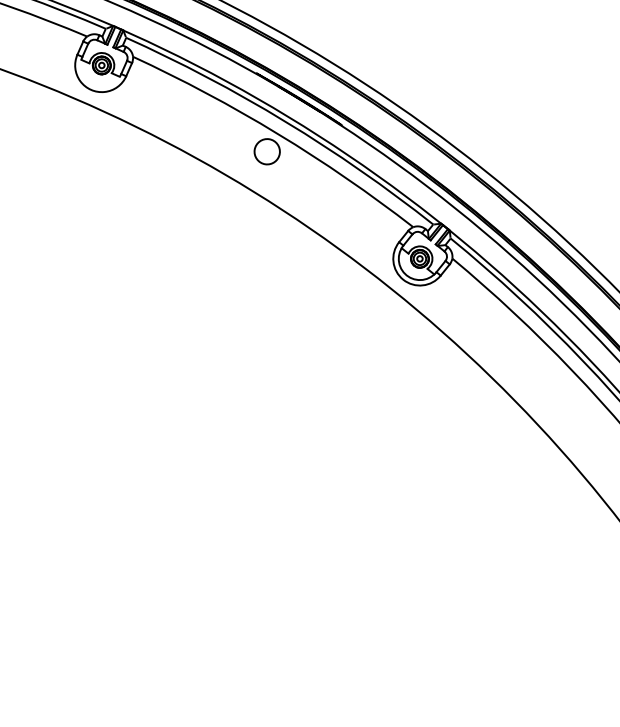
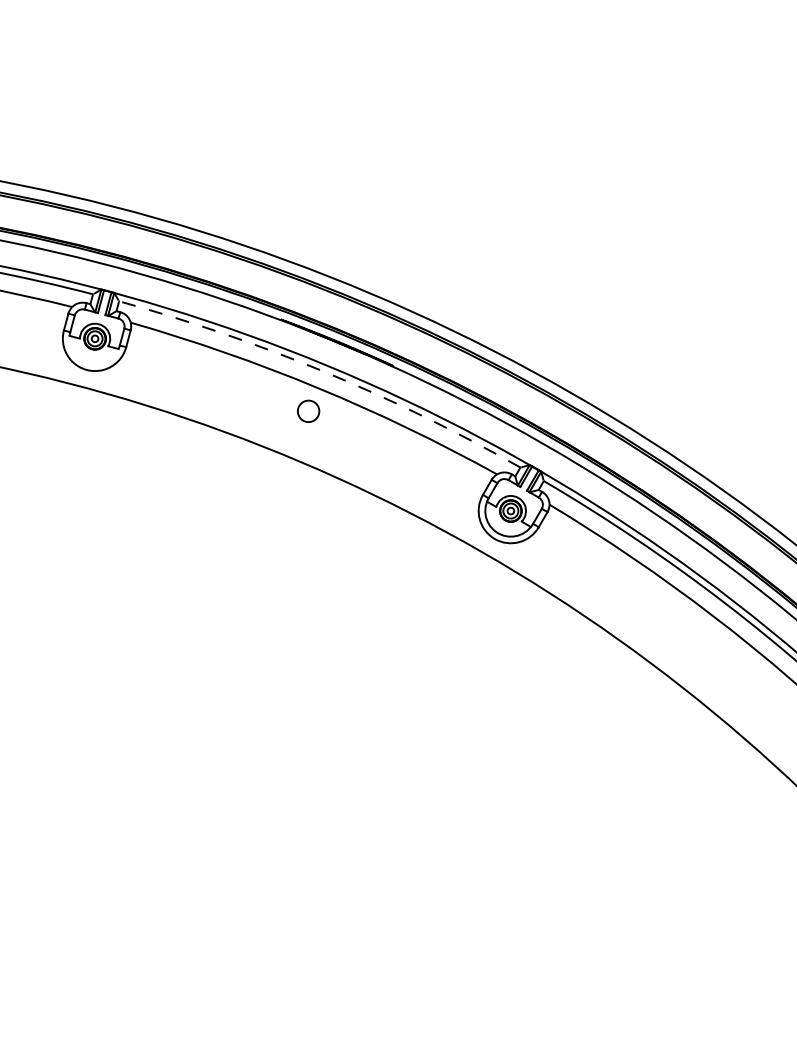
arc: (285, 122) -> (324, 372), solid -> dashed
circle: (267, 151) -> (308, 411), size x0.7

